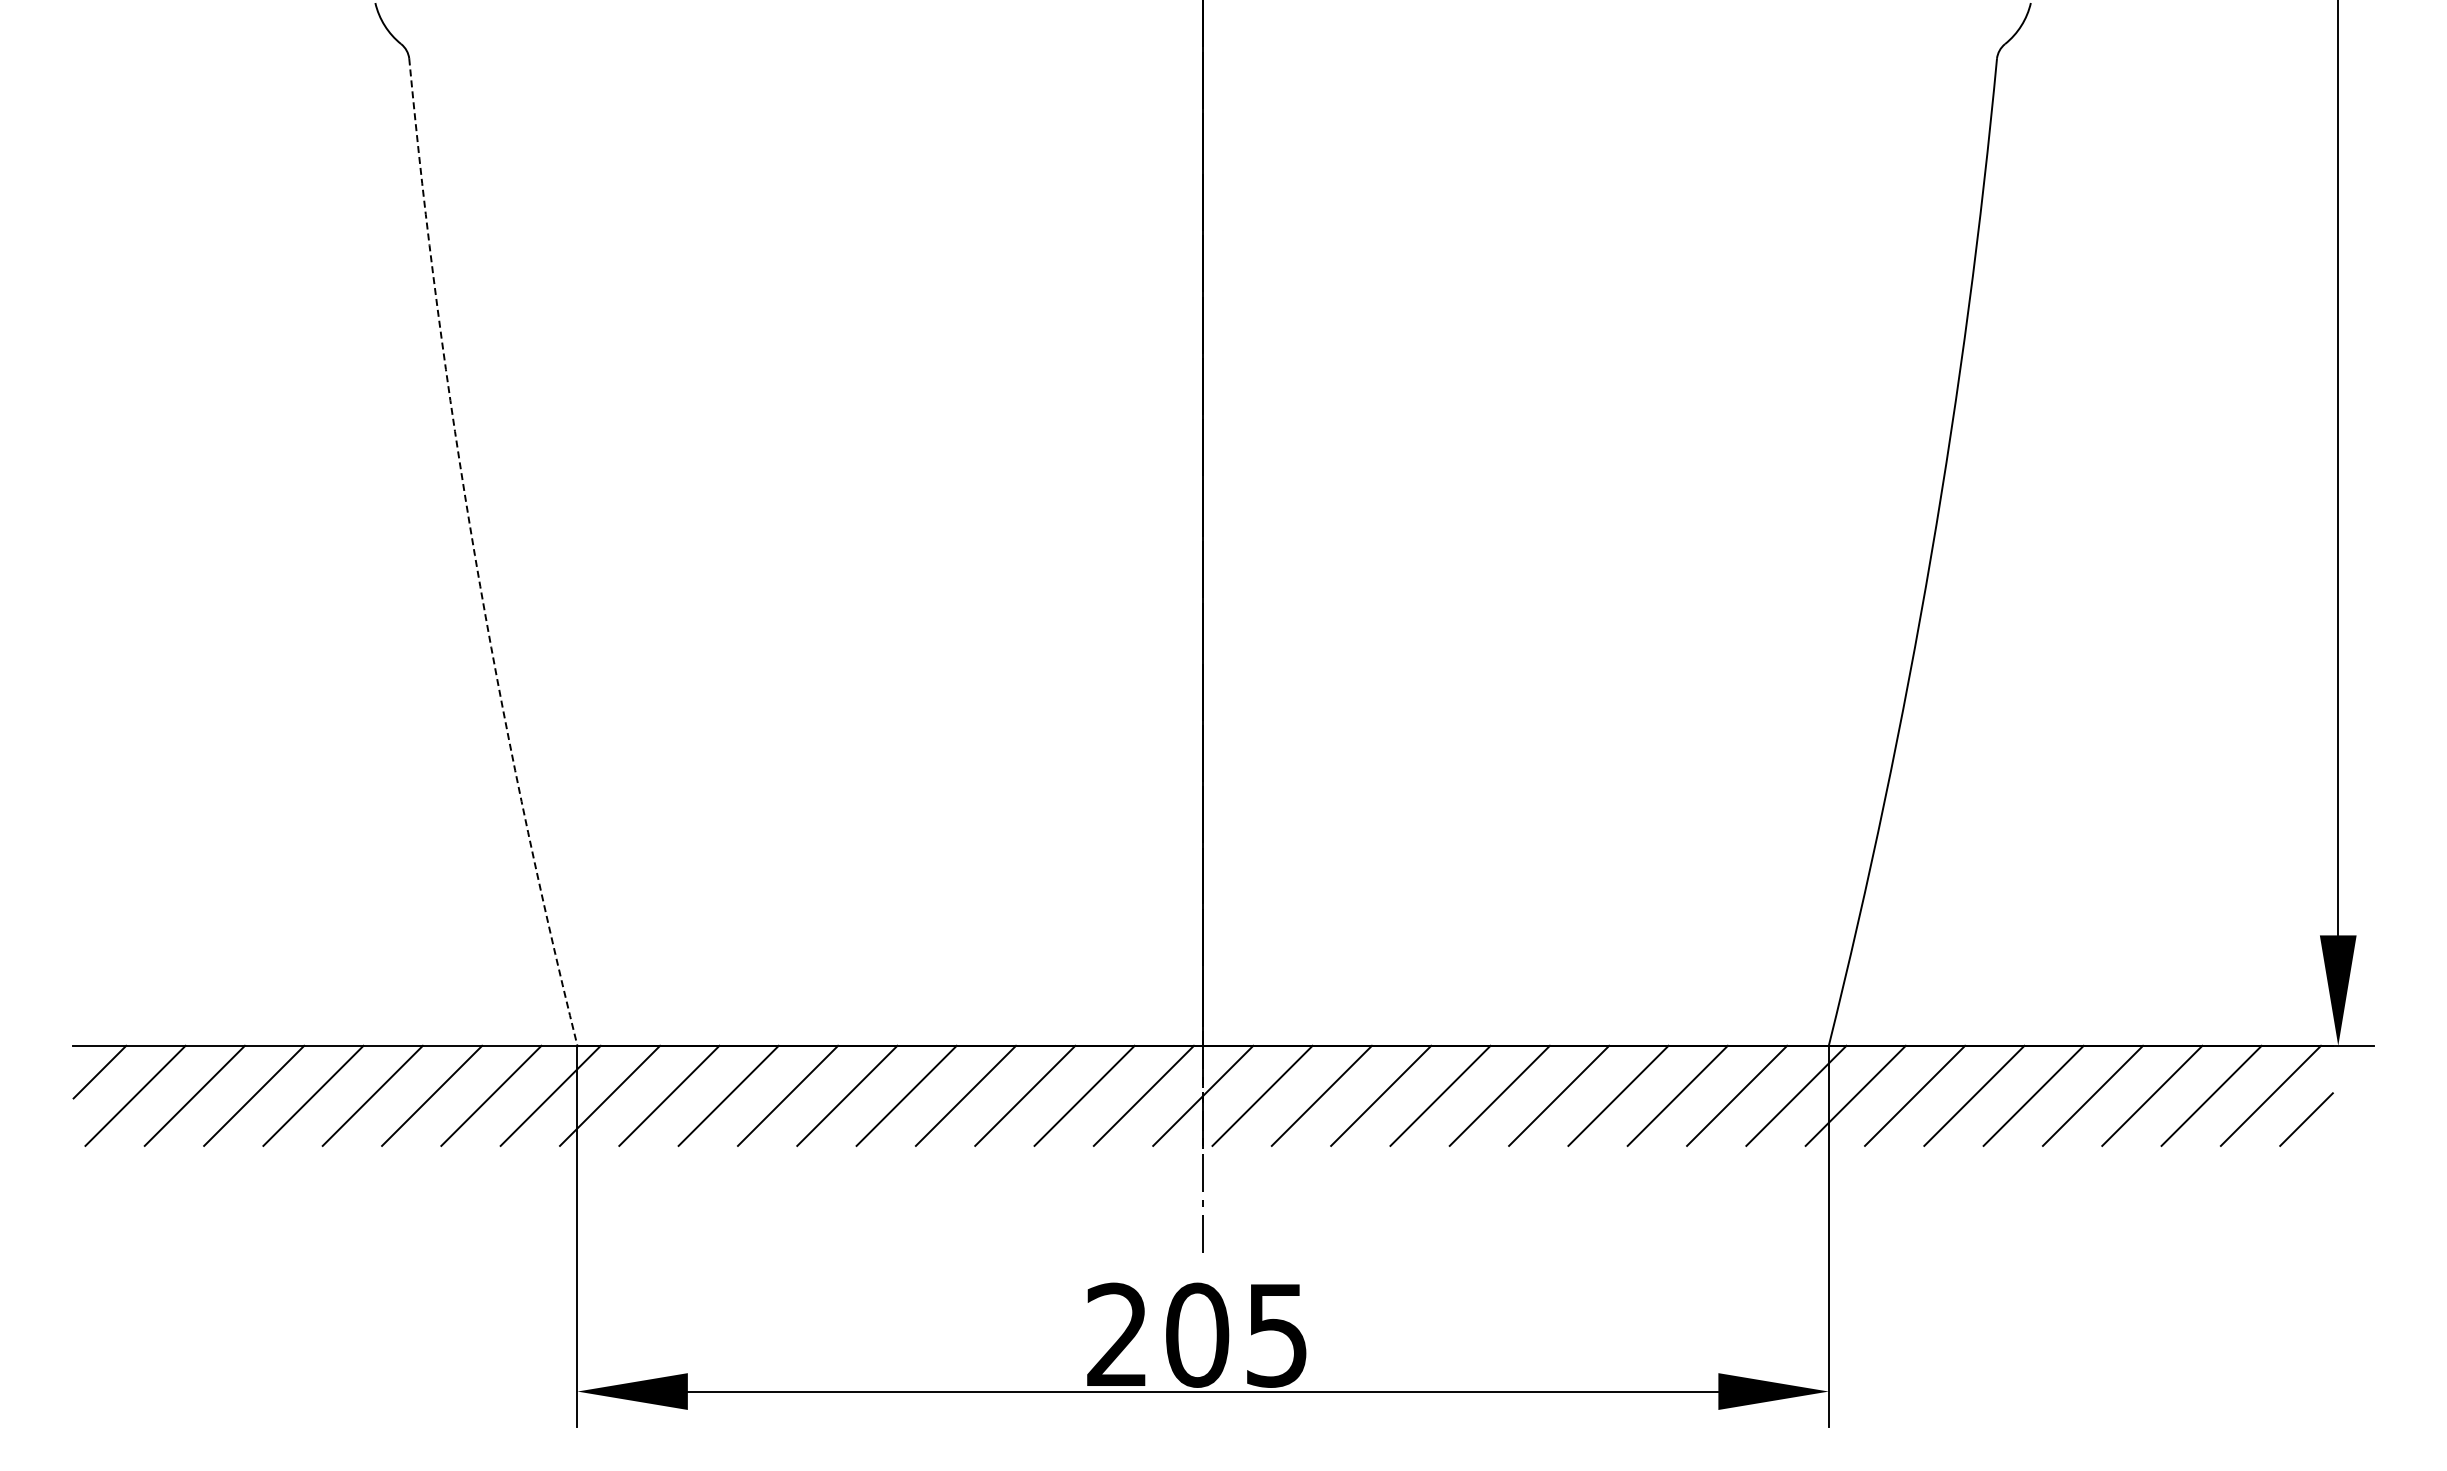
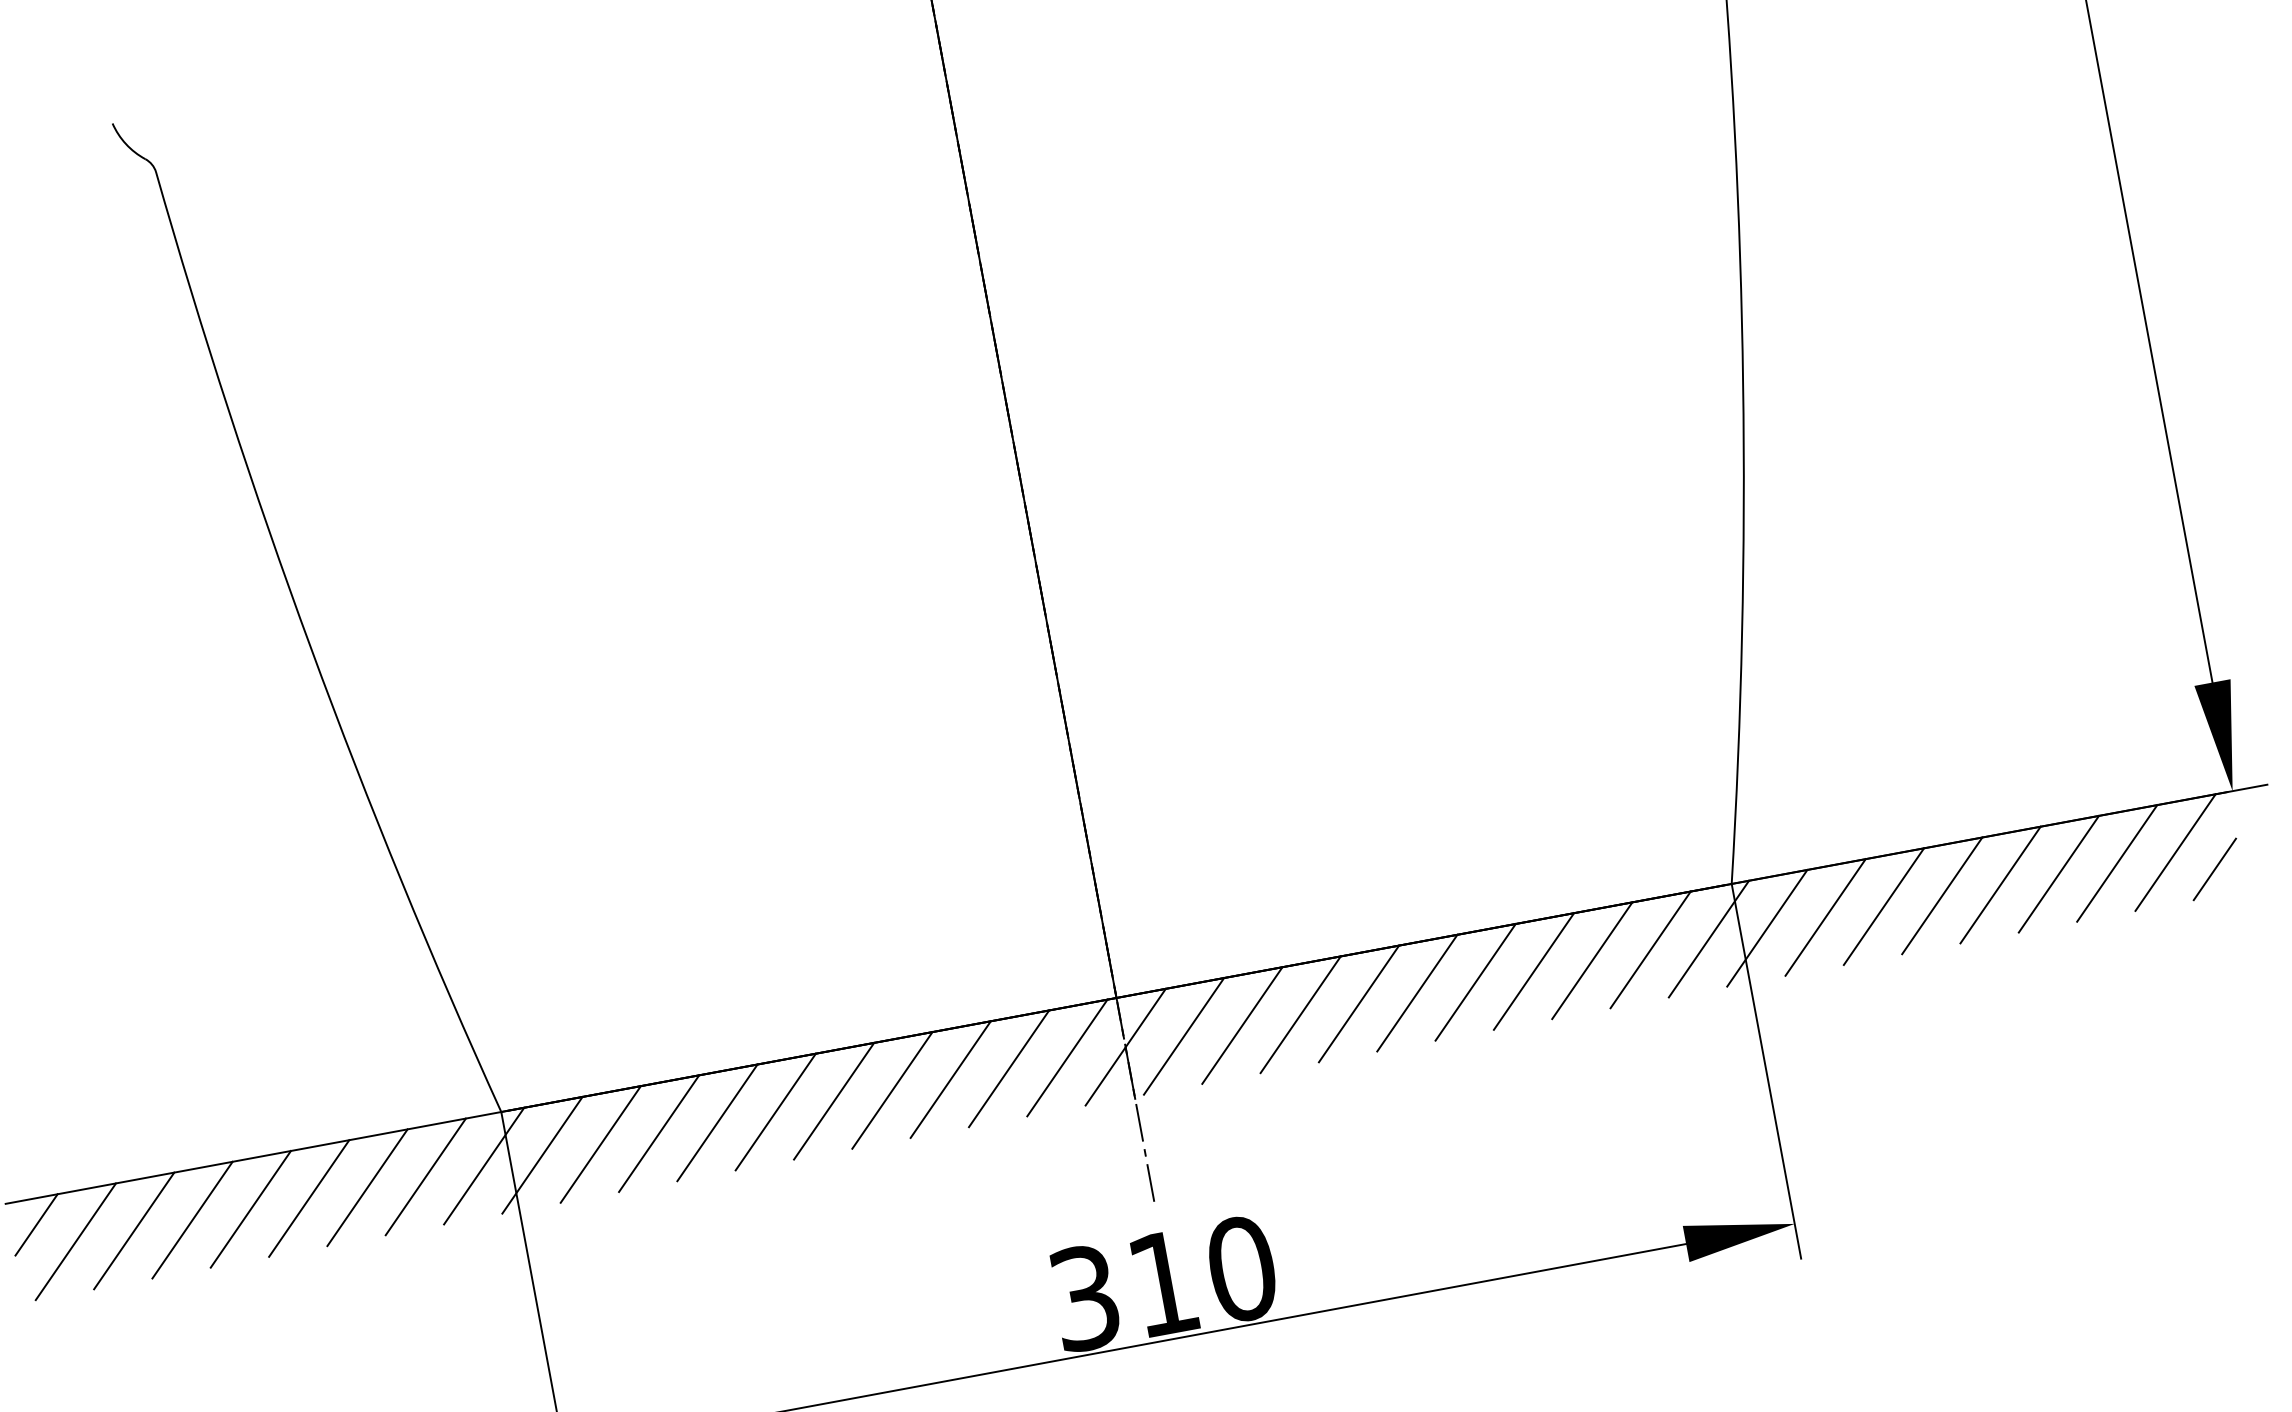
arc: (474, 555) -> (310, 648), dashed -> solid
text: (1197, 1334) -> (1163, 1282), 205 -> 310

